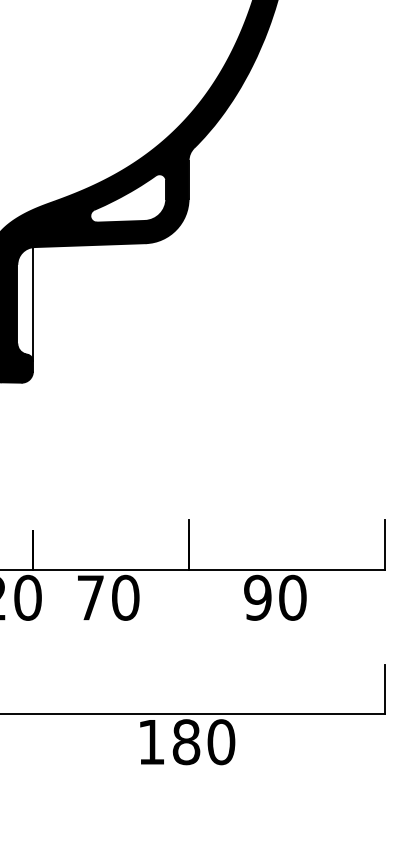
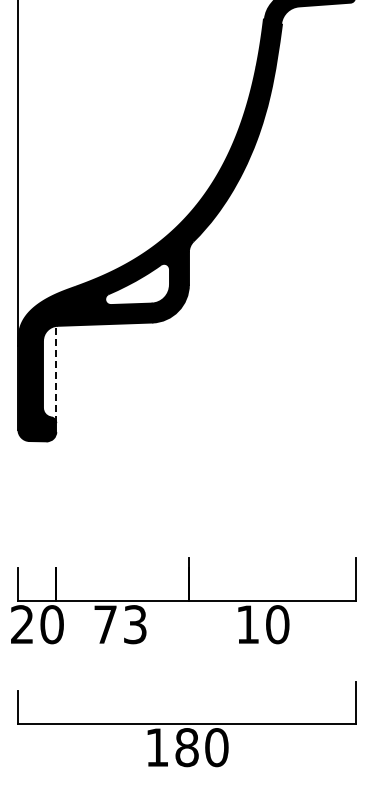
line: (33, 304) -> (56, 374), solid -> dashed
text: (125, 597) -> (135, 624), 70 -> 73
text: (257, 597) -> (247, 624), 90 -> 10

